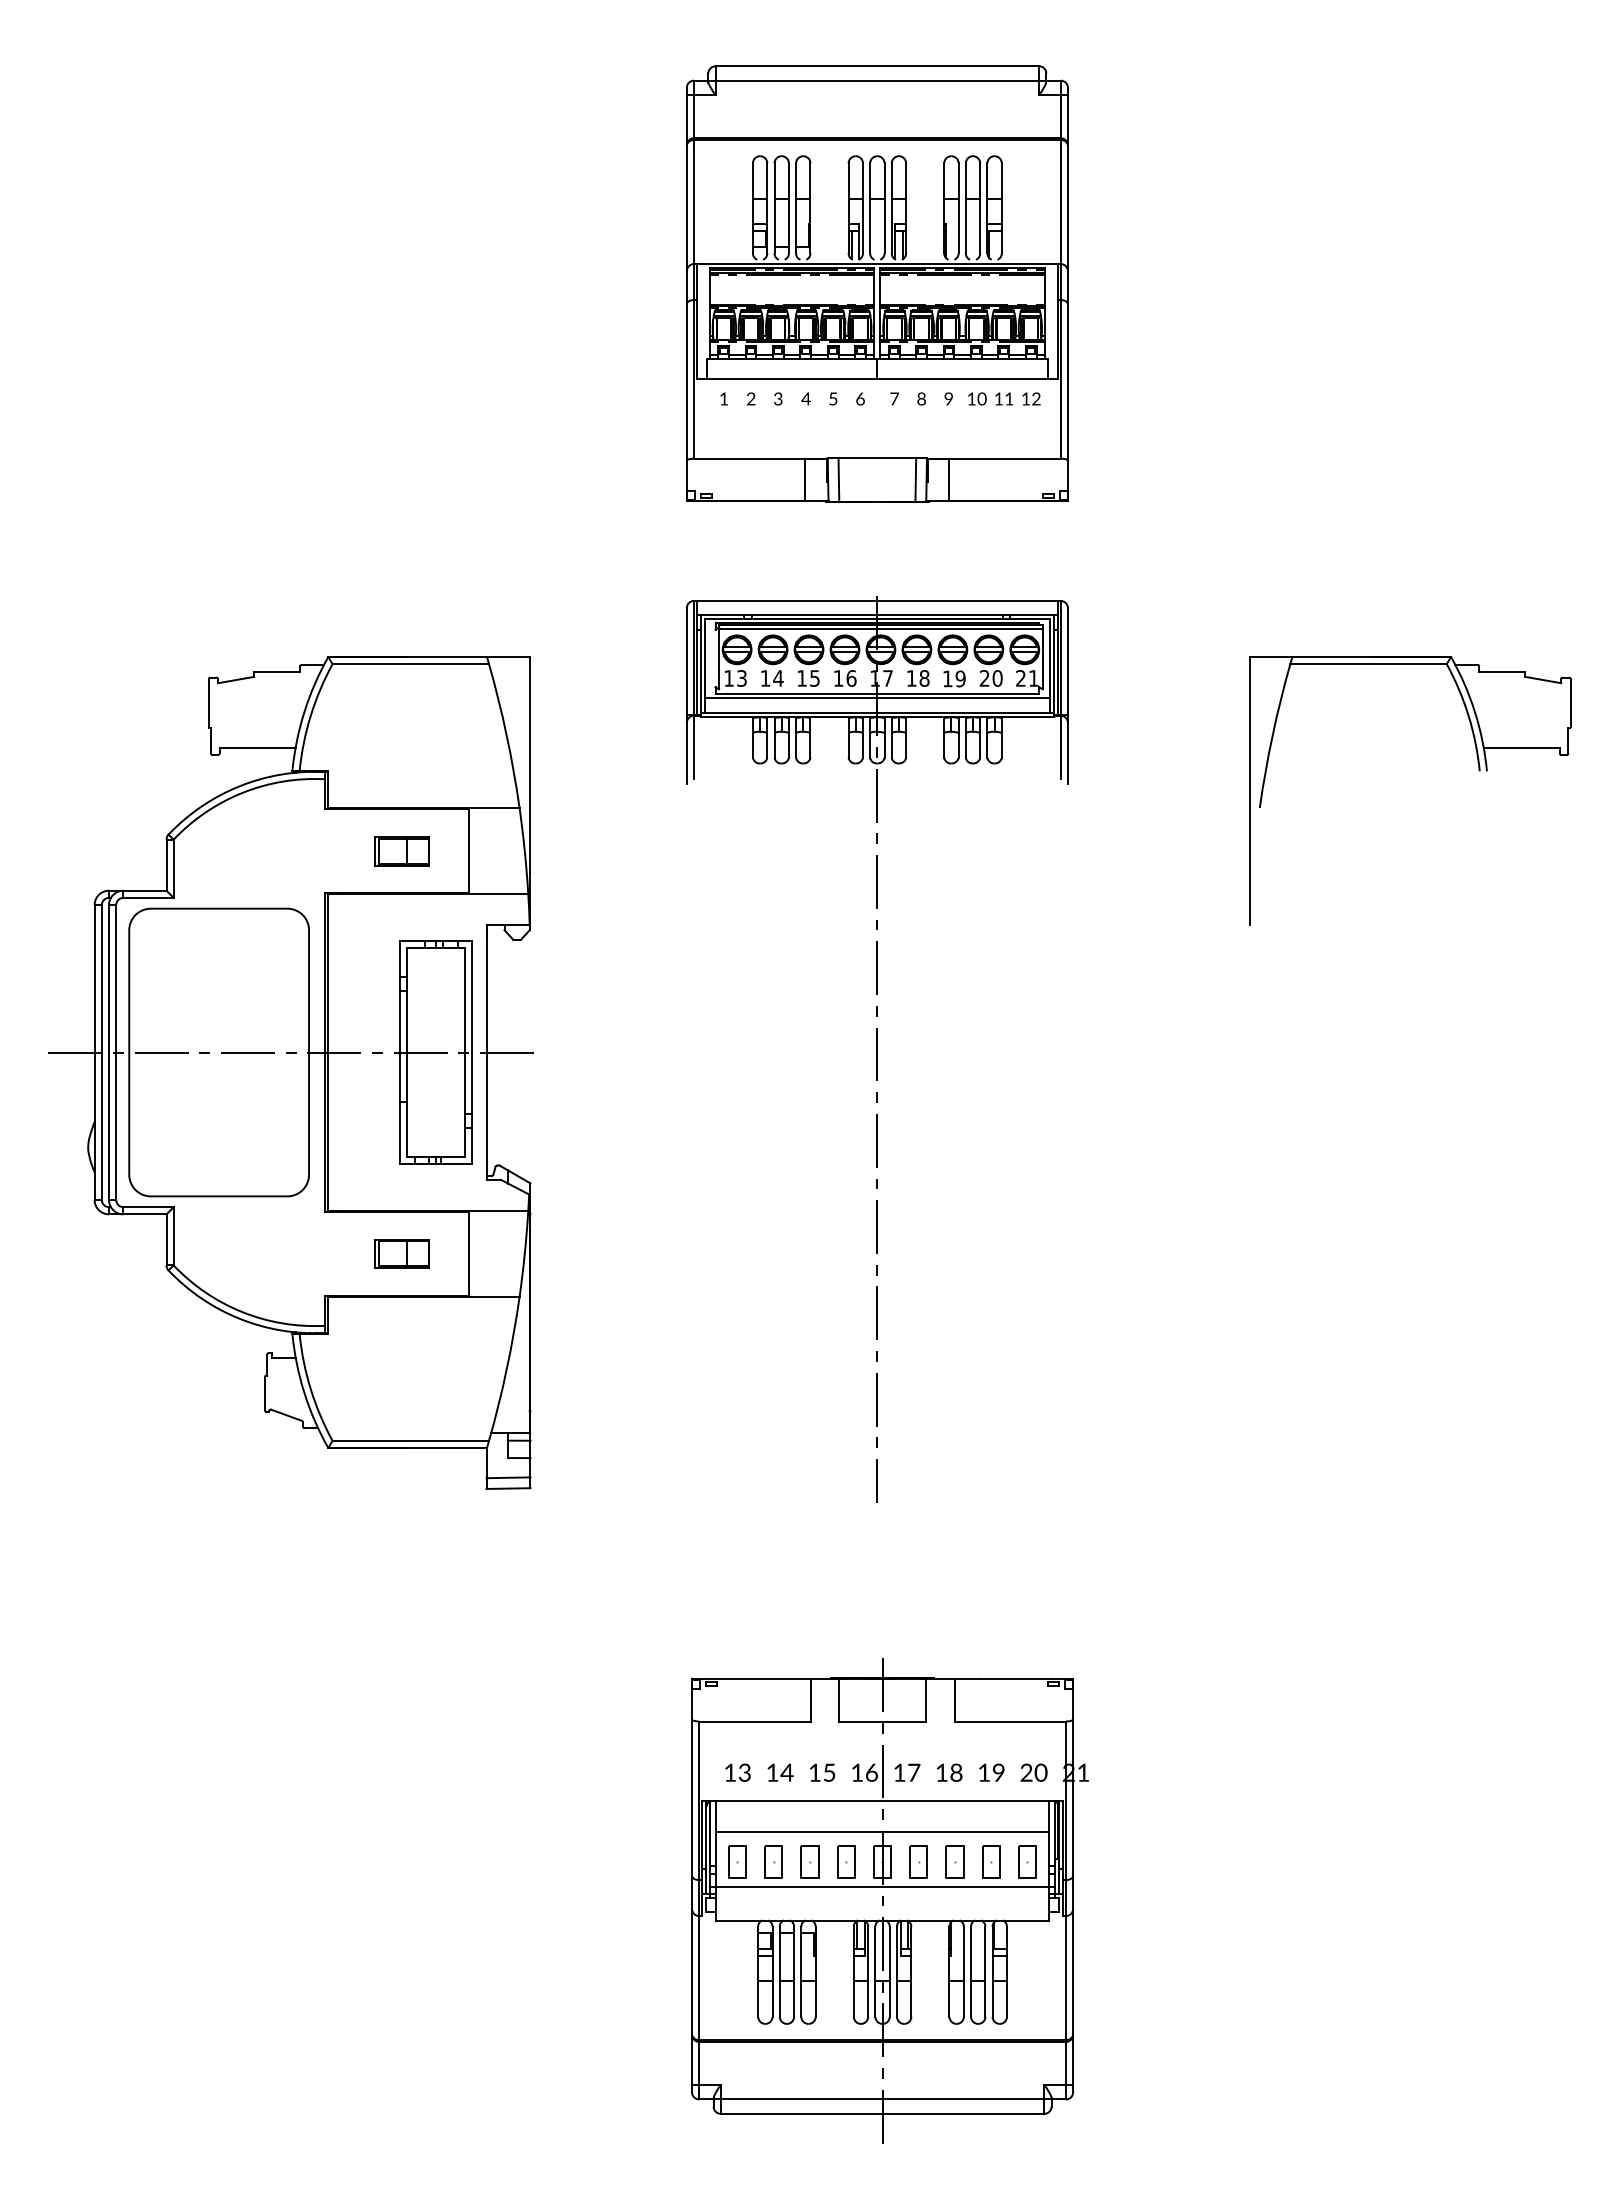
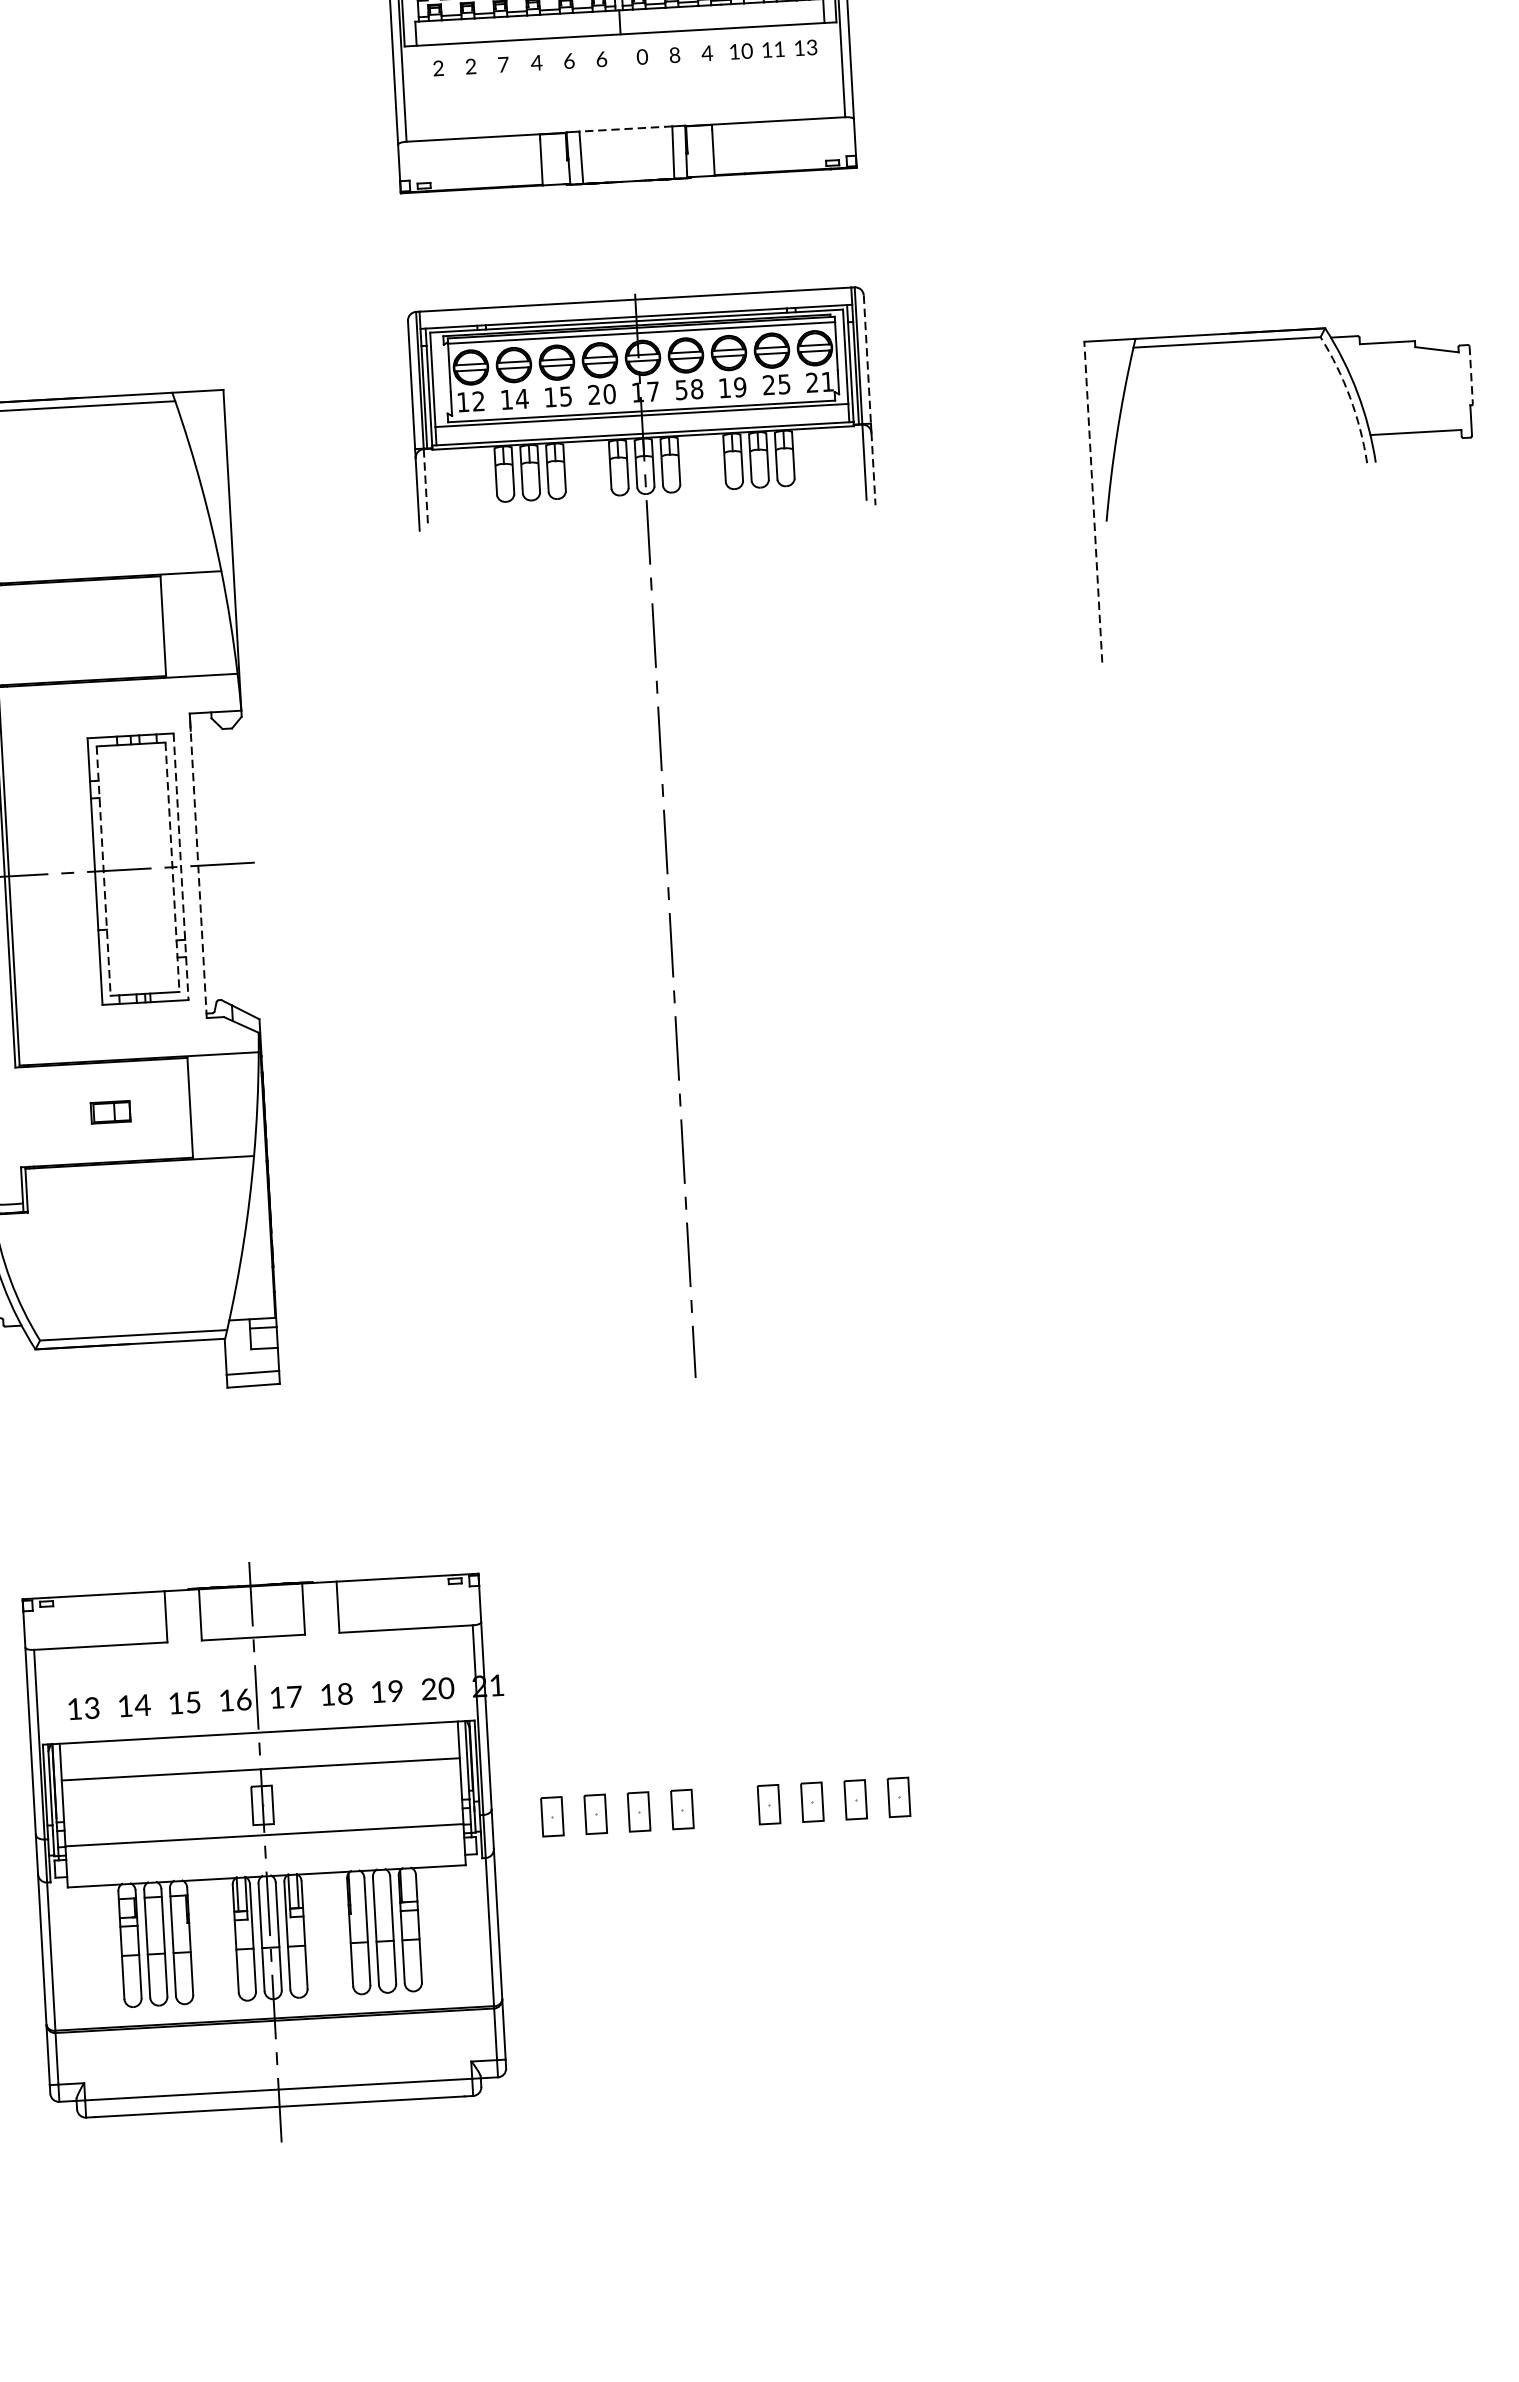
text: (723, 398) -> (437, 67), 1 -> 2
text: (778, 398) -> (503, 64), 3 -> 7
text: (833, 398) -> (569, 60), 5 -> 6
text: (894, 398) -> (642, 56), 7 -> 0
text: (948, 398) -> (706, 52), 9 -> 4
text: (1036, 400) -> (812, 49), 12 -> 13
line: (877, 458) -> (626, 129), solid -> dashed
line: (1067, 661) -> (866, 359), solid -> dashed
text: (741, 678) -> (478, 401), 13 -> 12
text: (844, 678) -> (601, 394), 16 -> 20
text: (911, 678) -> (681, 390), 18 -> 58
text: (997, 678) -> (784, 384), 20 -> 25
line: (1570, 703) -> (1471, 375), solid -> dashed
arc: (1468, 716) -> (1350, 398), solid -> dashed
line: (693, 747) -> (425, 487), solid -> dashed
line: (1067, 753) -> (872, 469), solid -> dashed
line: (1249, 790) -> (1093, 501), solid -> dashed
part: (401, 851) -> (83, 631), removed
line: (486, 1052) -> (198, 865), solid -> dashed
line: (407, 1053) -> (103, 872), solid -> dashed
line: (465, 1053) -> (173, 868), solid -> dashed
line: (472, 1053) -> (181, 867), solid -> dashed
part: (401, 1253) -> (109, 1111), size x0.6
part: (889, 1900) -> (273, 1851), moved

